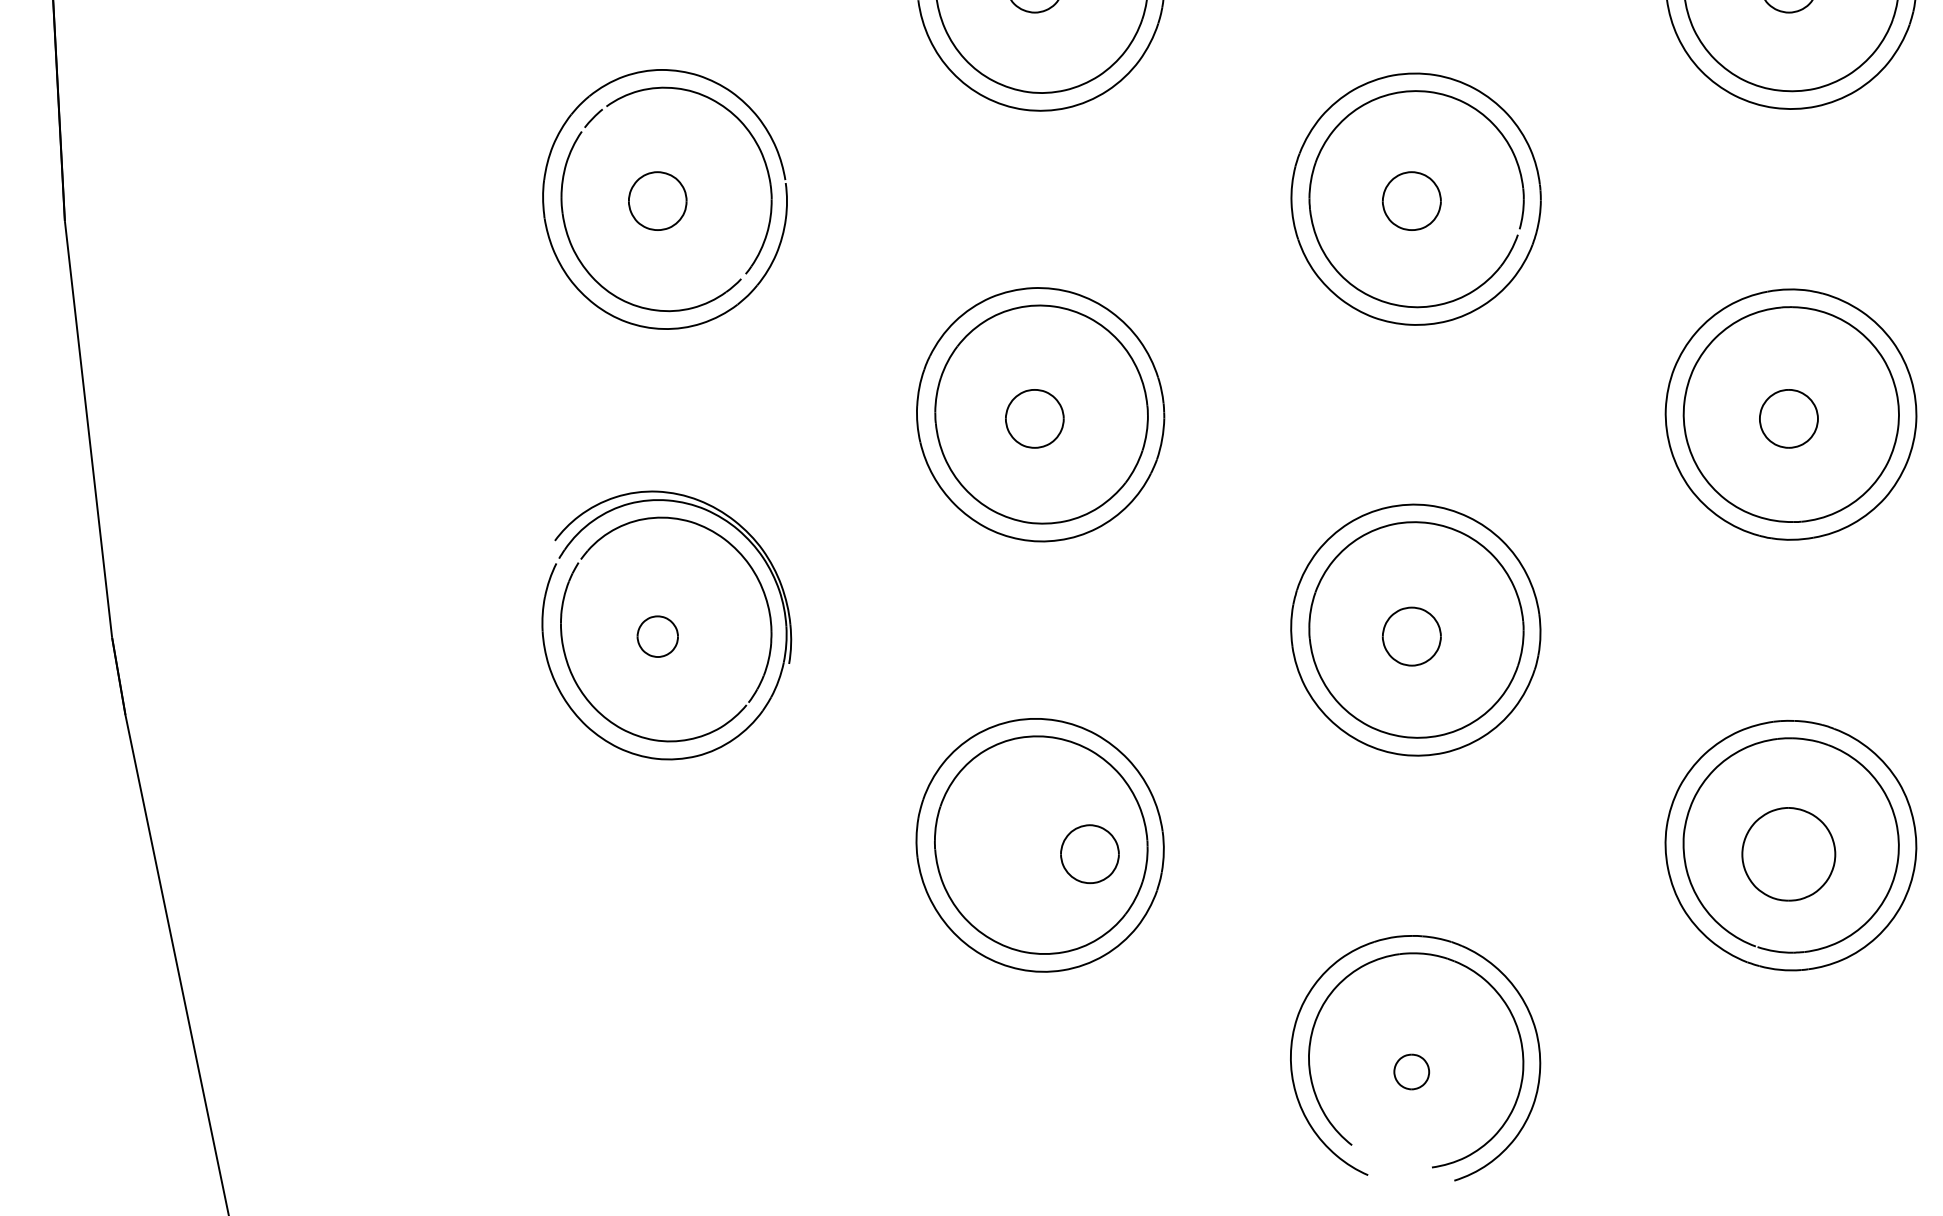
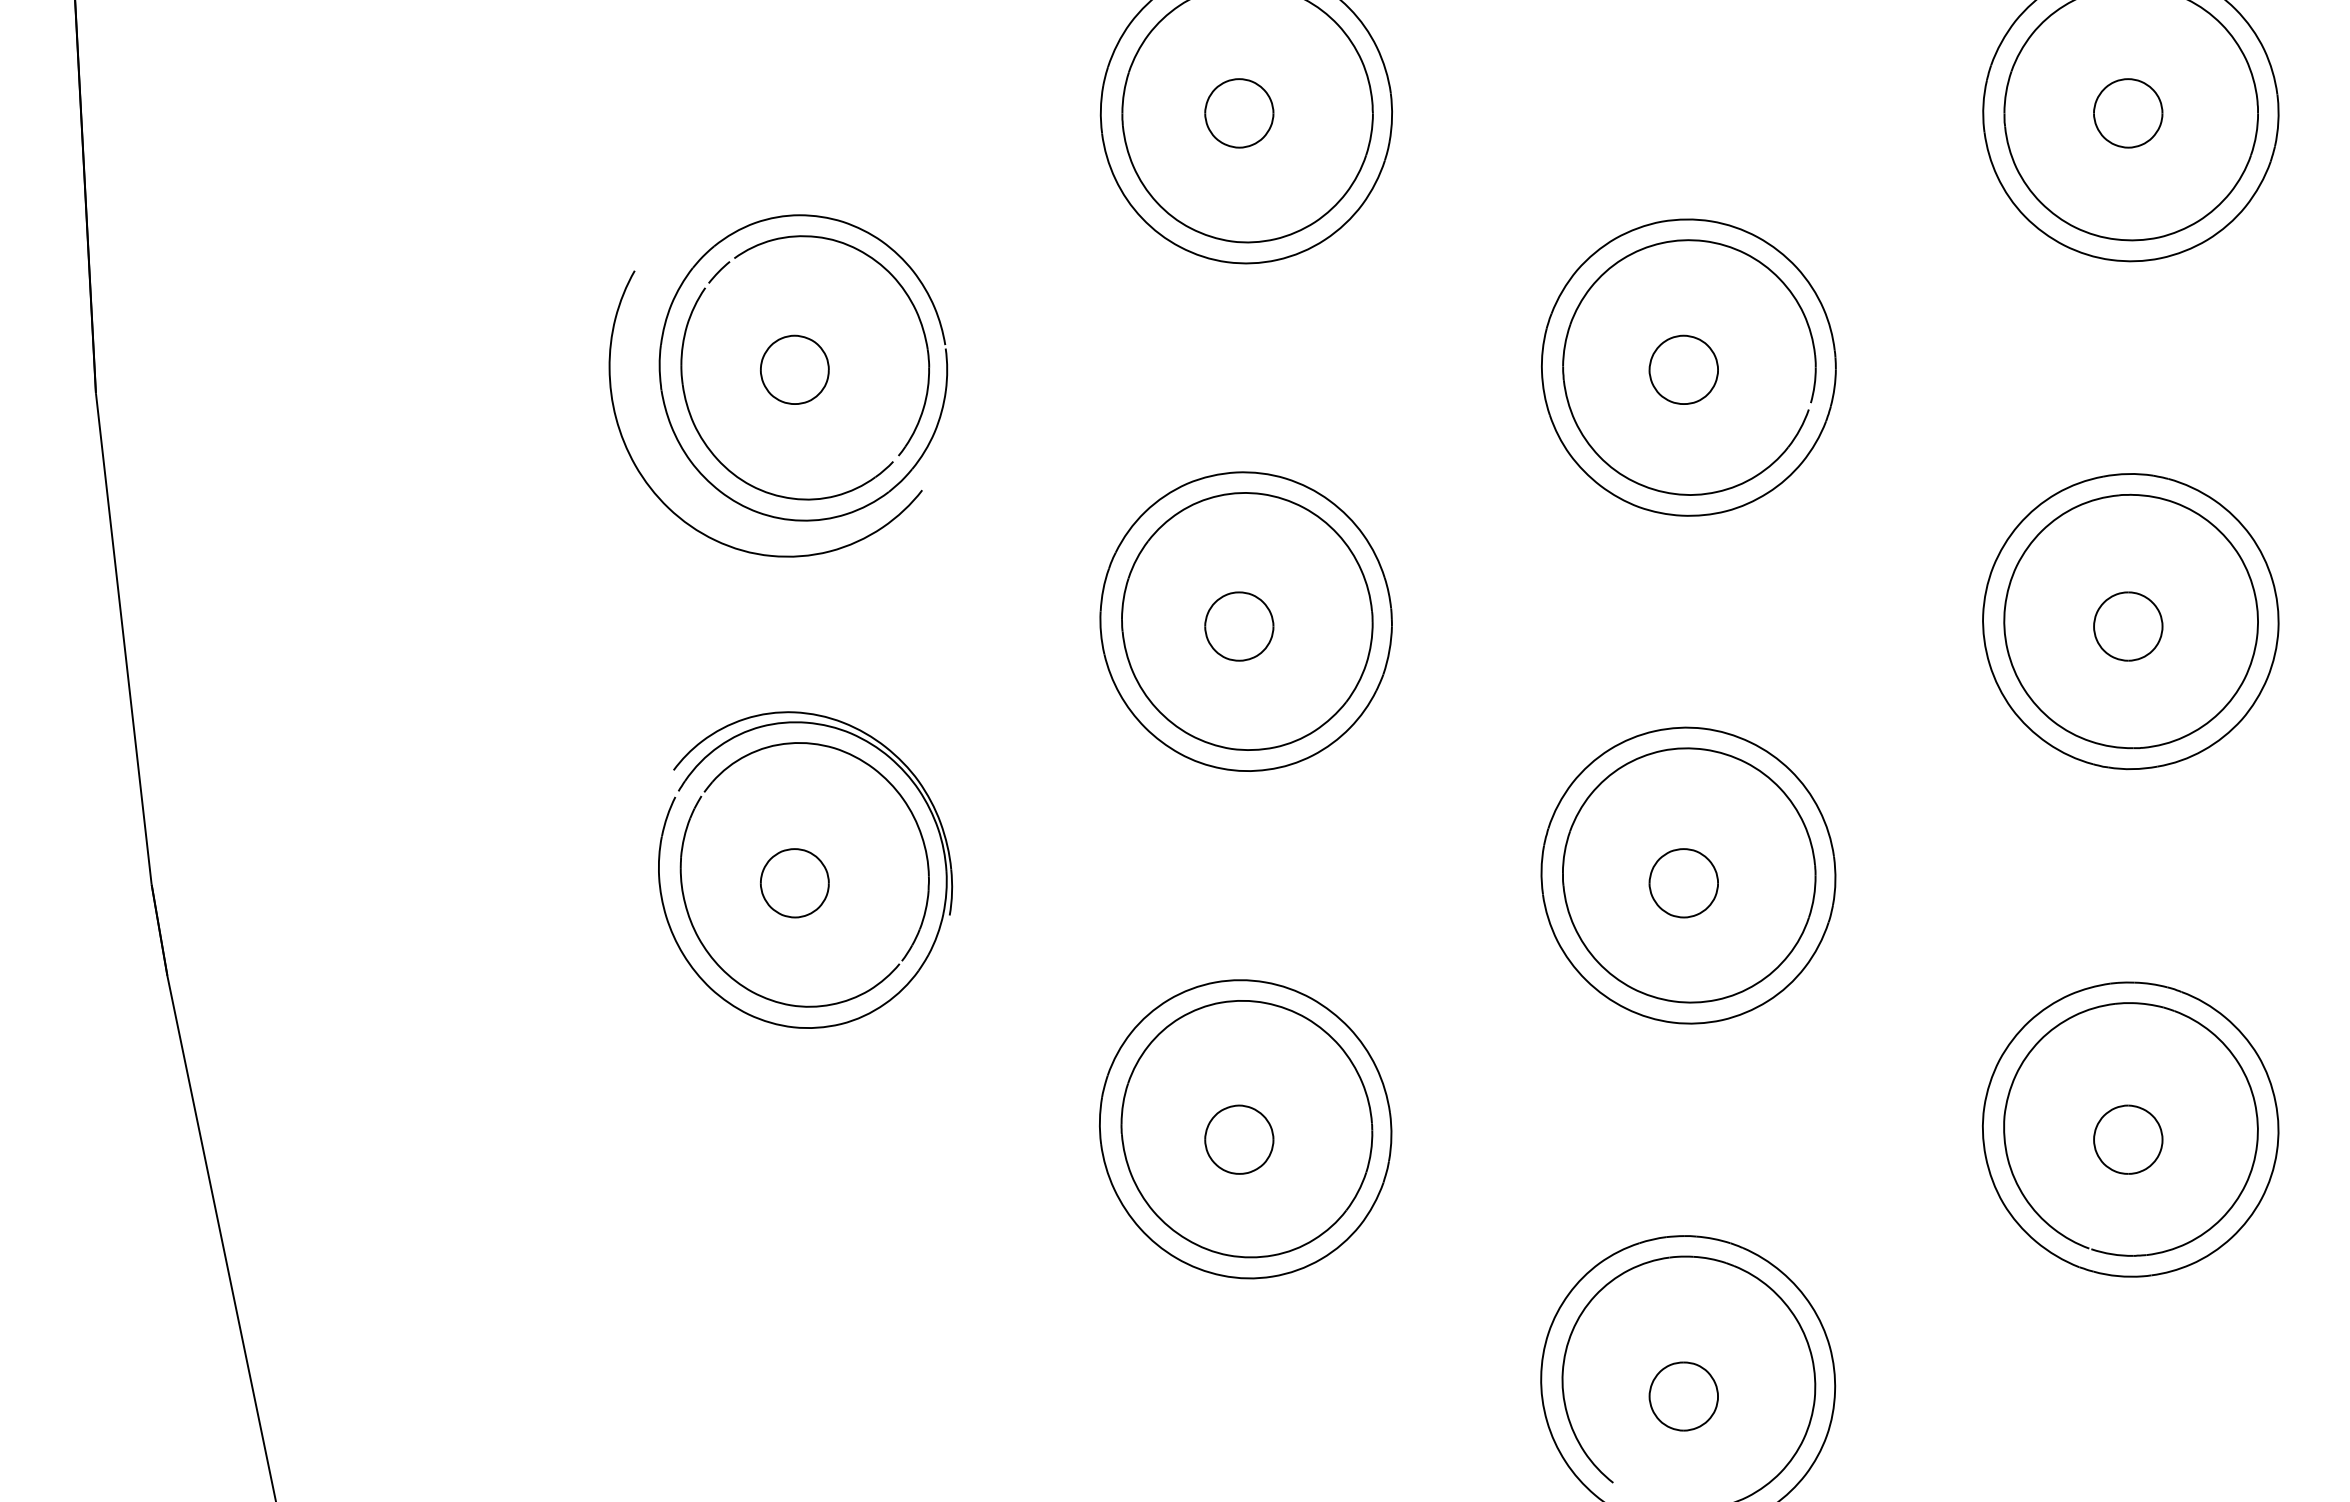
curve: (565, 329) -> (686, 521), added
part: (657, 636) -> (794, 883), size x1.43
part: (1090, 853) -> (1239, 1139), moved
part: (1789, 853) -> (2128, 1139), size x0.62
part: (1411, 1072) -> (1683, 1396), size x1.67

